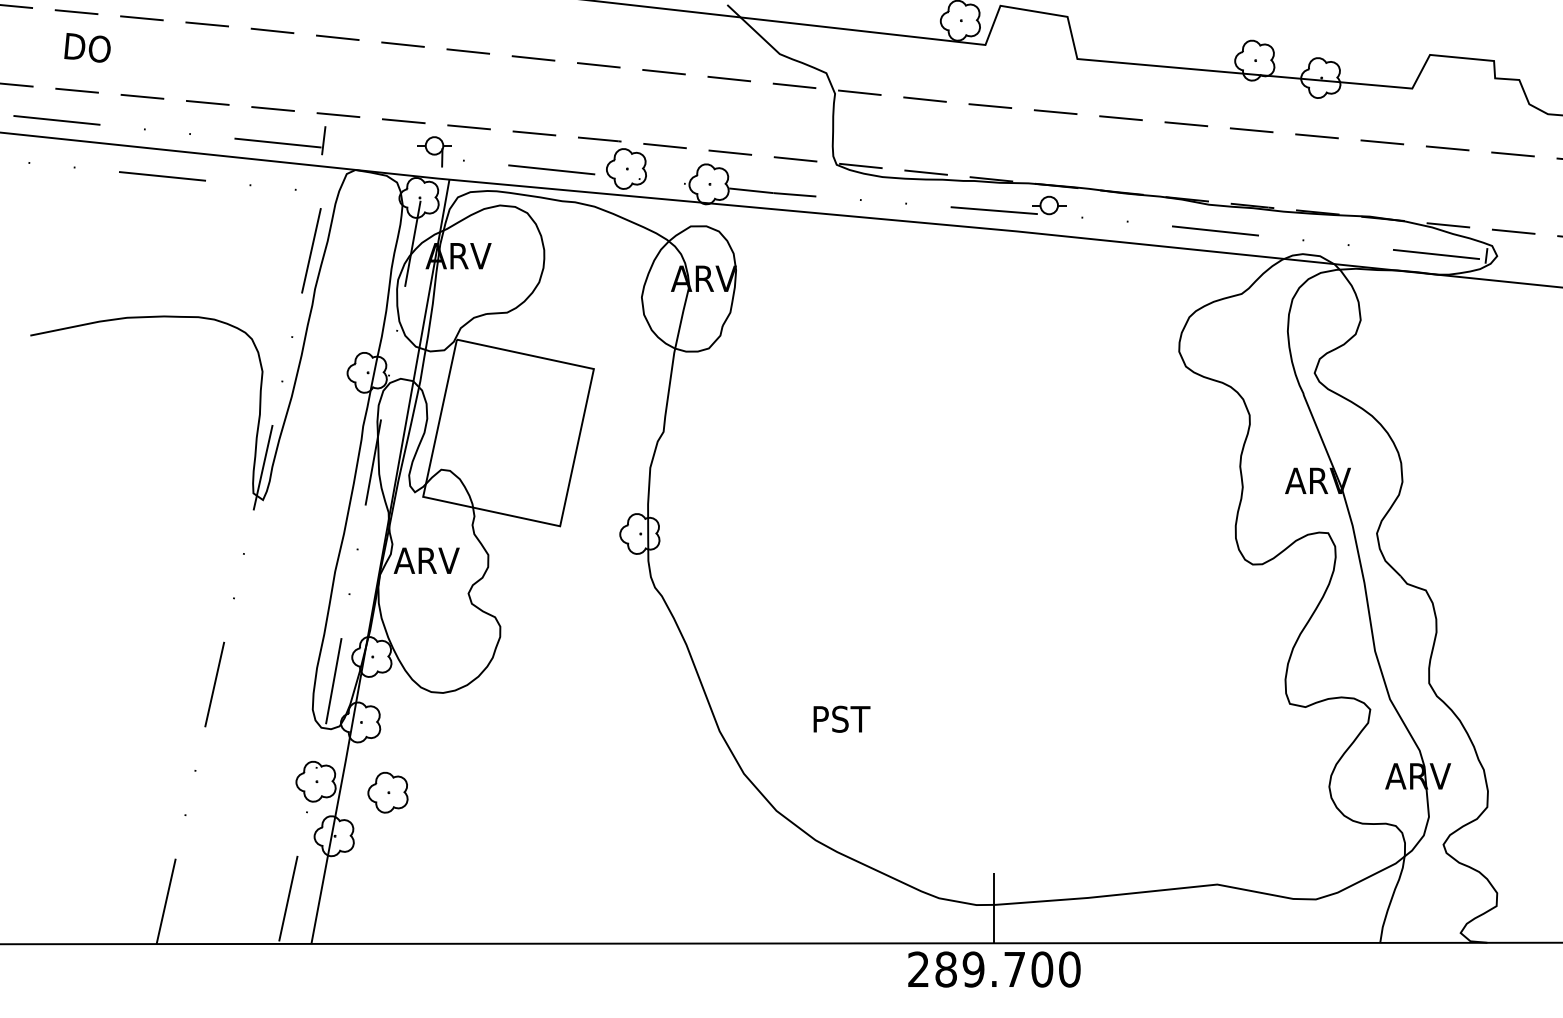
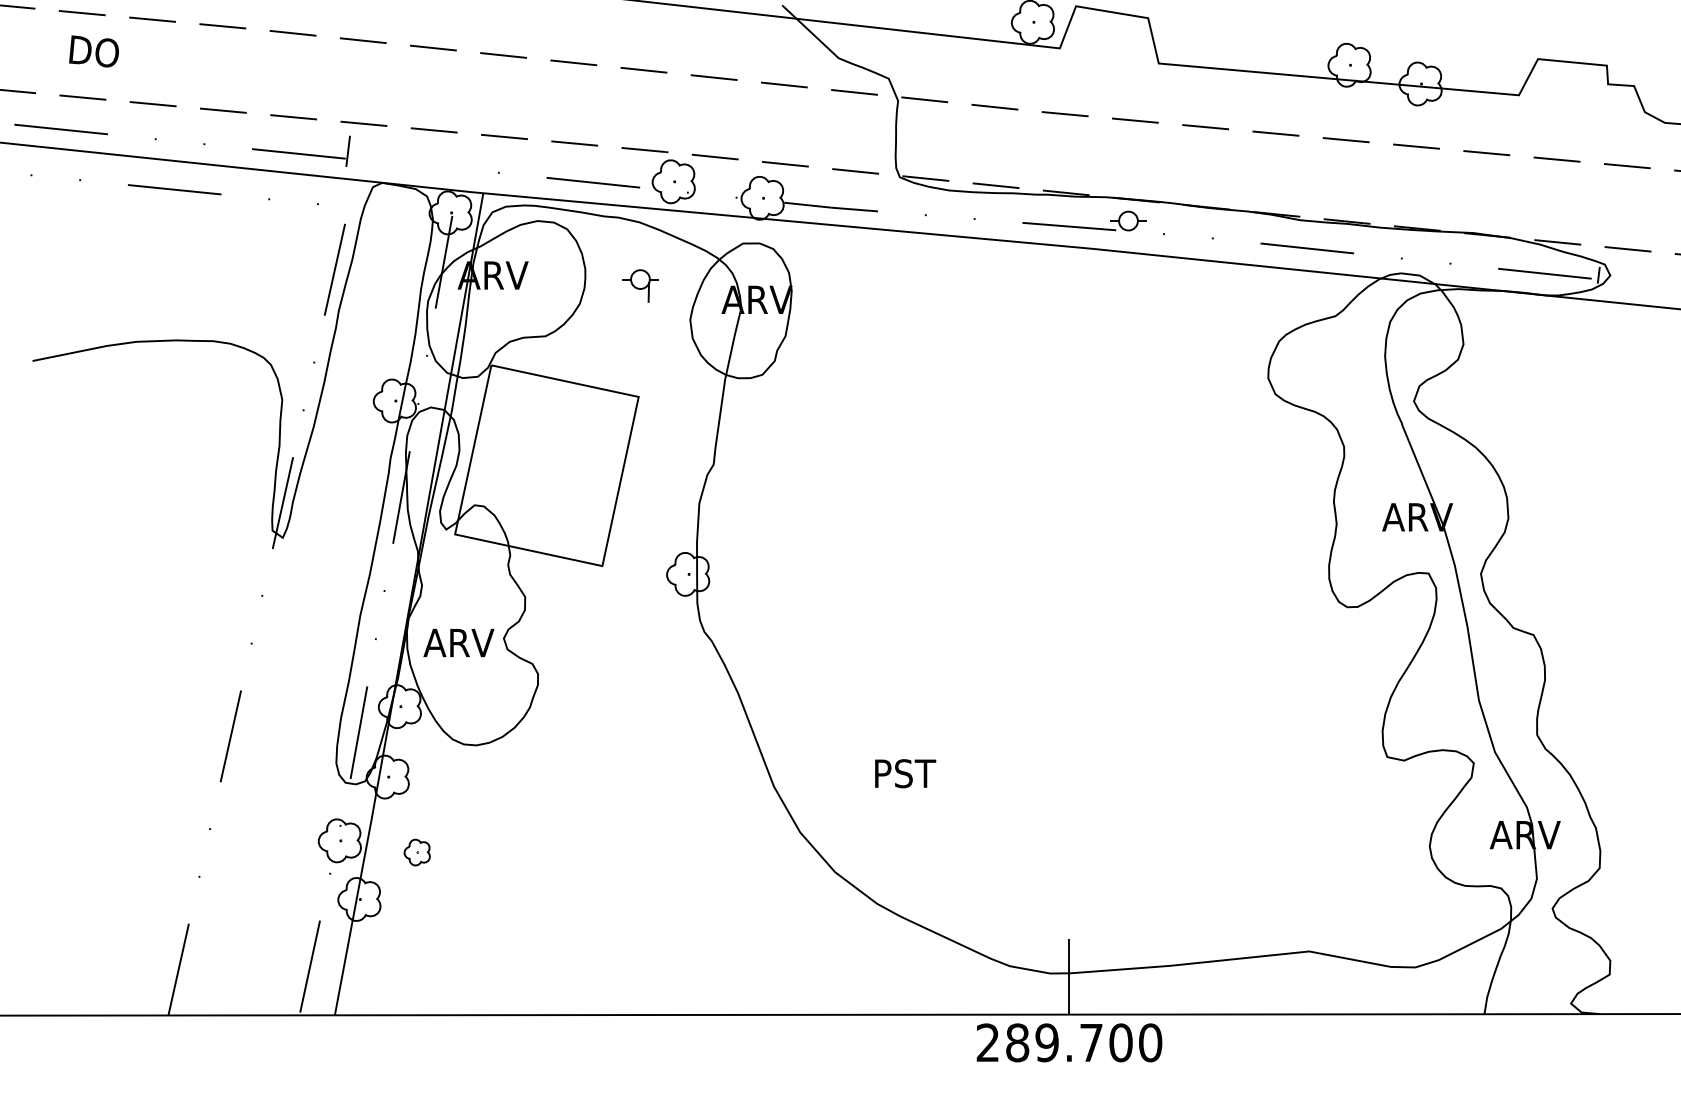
part: (434, 151) -> (640, 285), moved
text: (426, 560) -> (458, 642), moved
part: (387, 792) -> (416, 852), size x0.6

